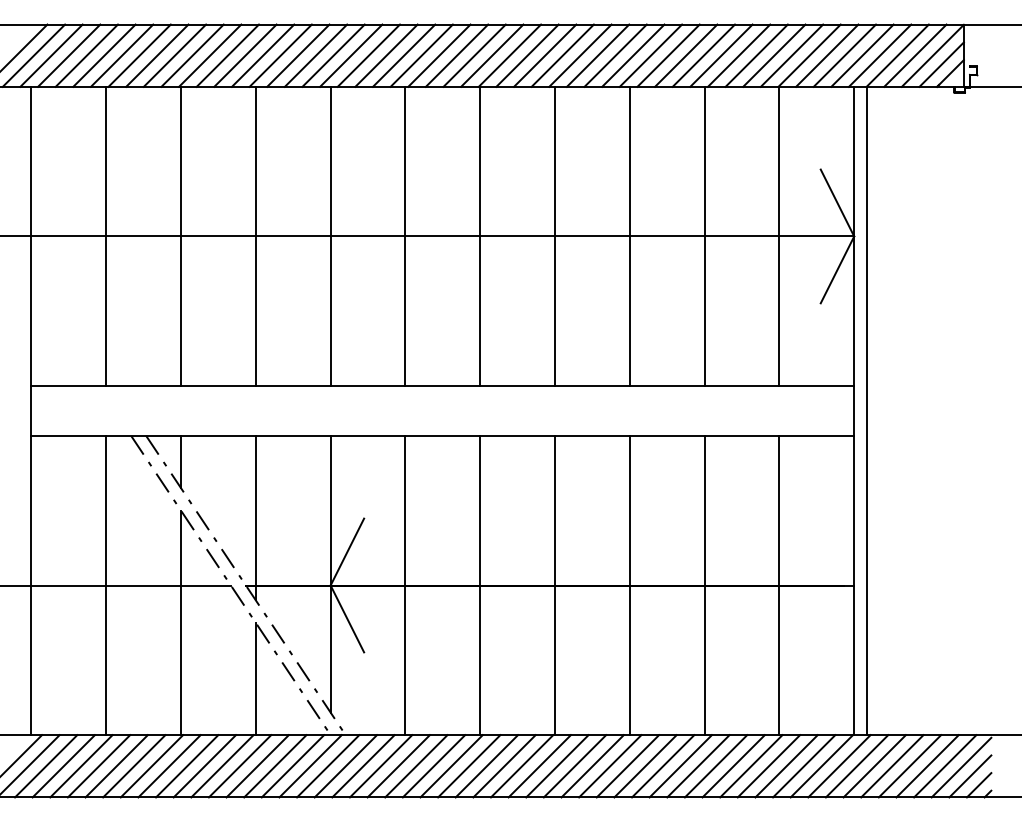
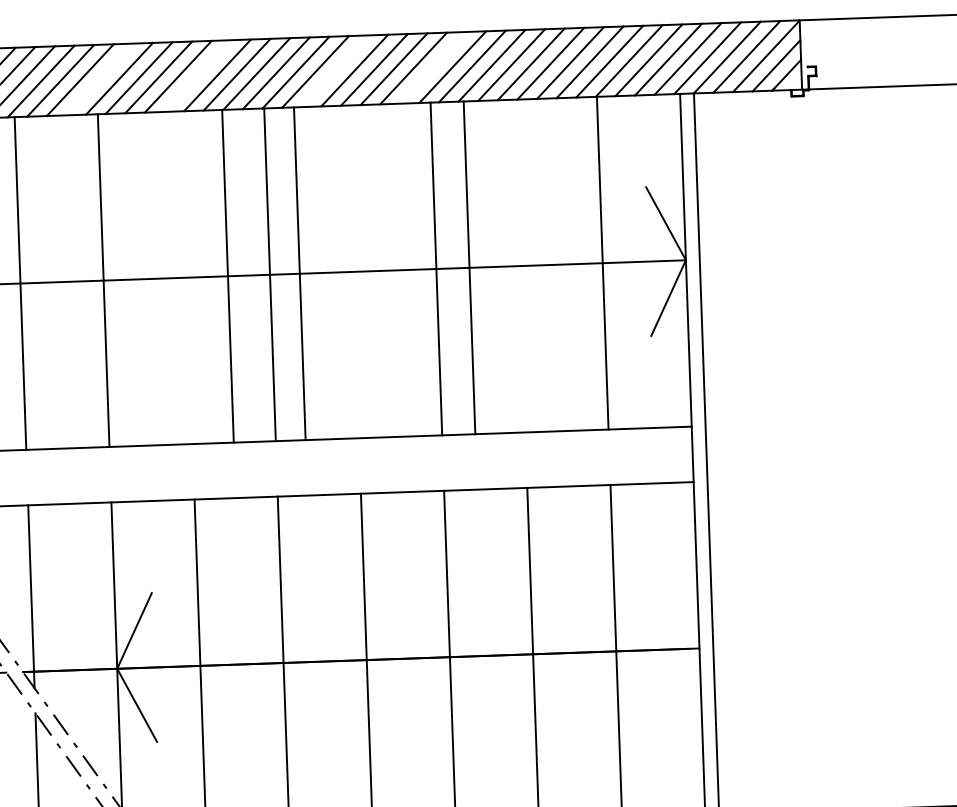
line: (333, 55) -> (99, 79), removed
line: (421, 55) -> (197, 75), removed
line: (545, 55) -> (335, 71), removed
line: (633, 55) -> (433, 67), removed
line: (405, 236) -> (228, 276), moved
line: (555, 236) -> (300, 273), moved
line: (704, 236) -> (469, 267), moved

